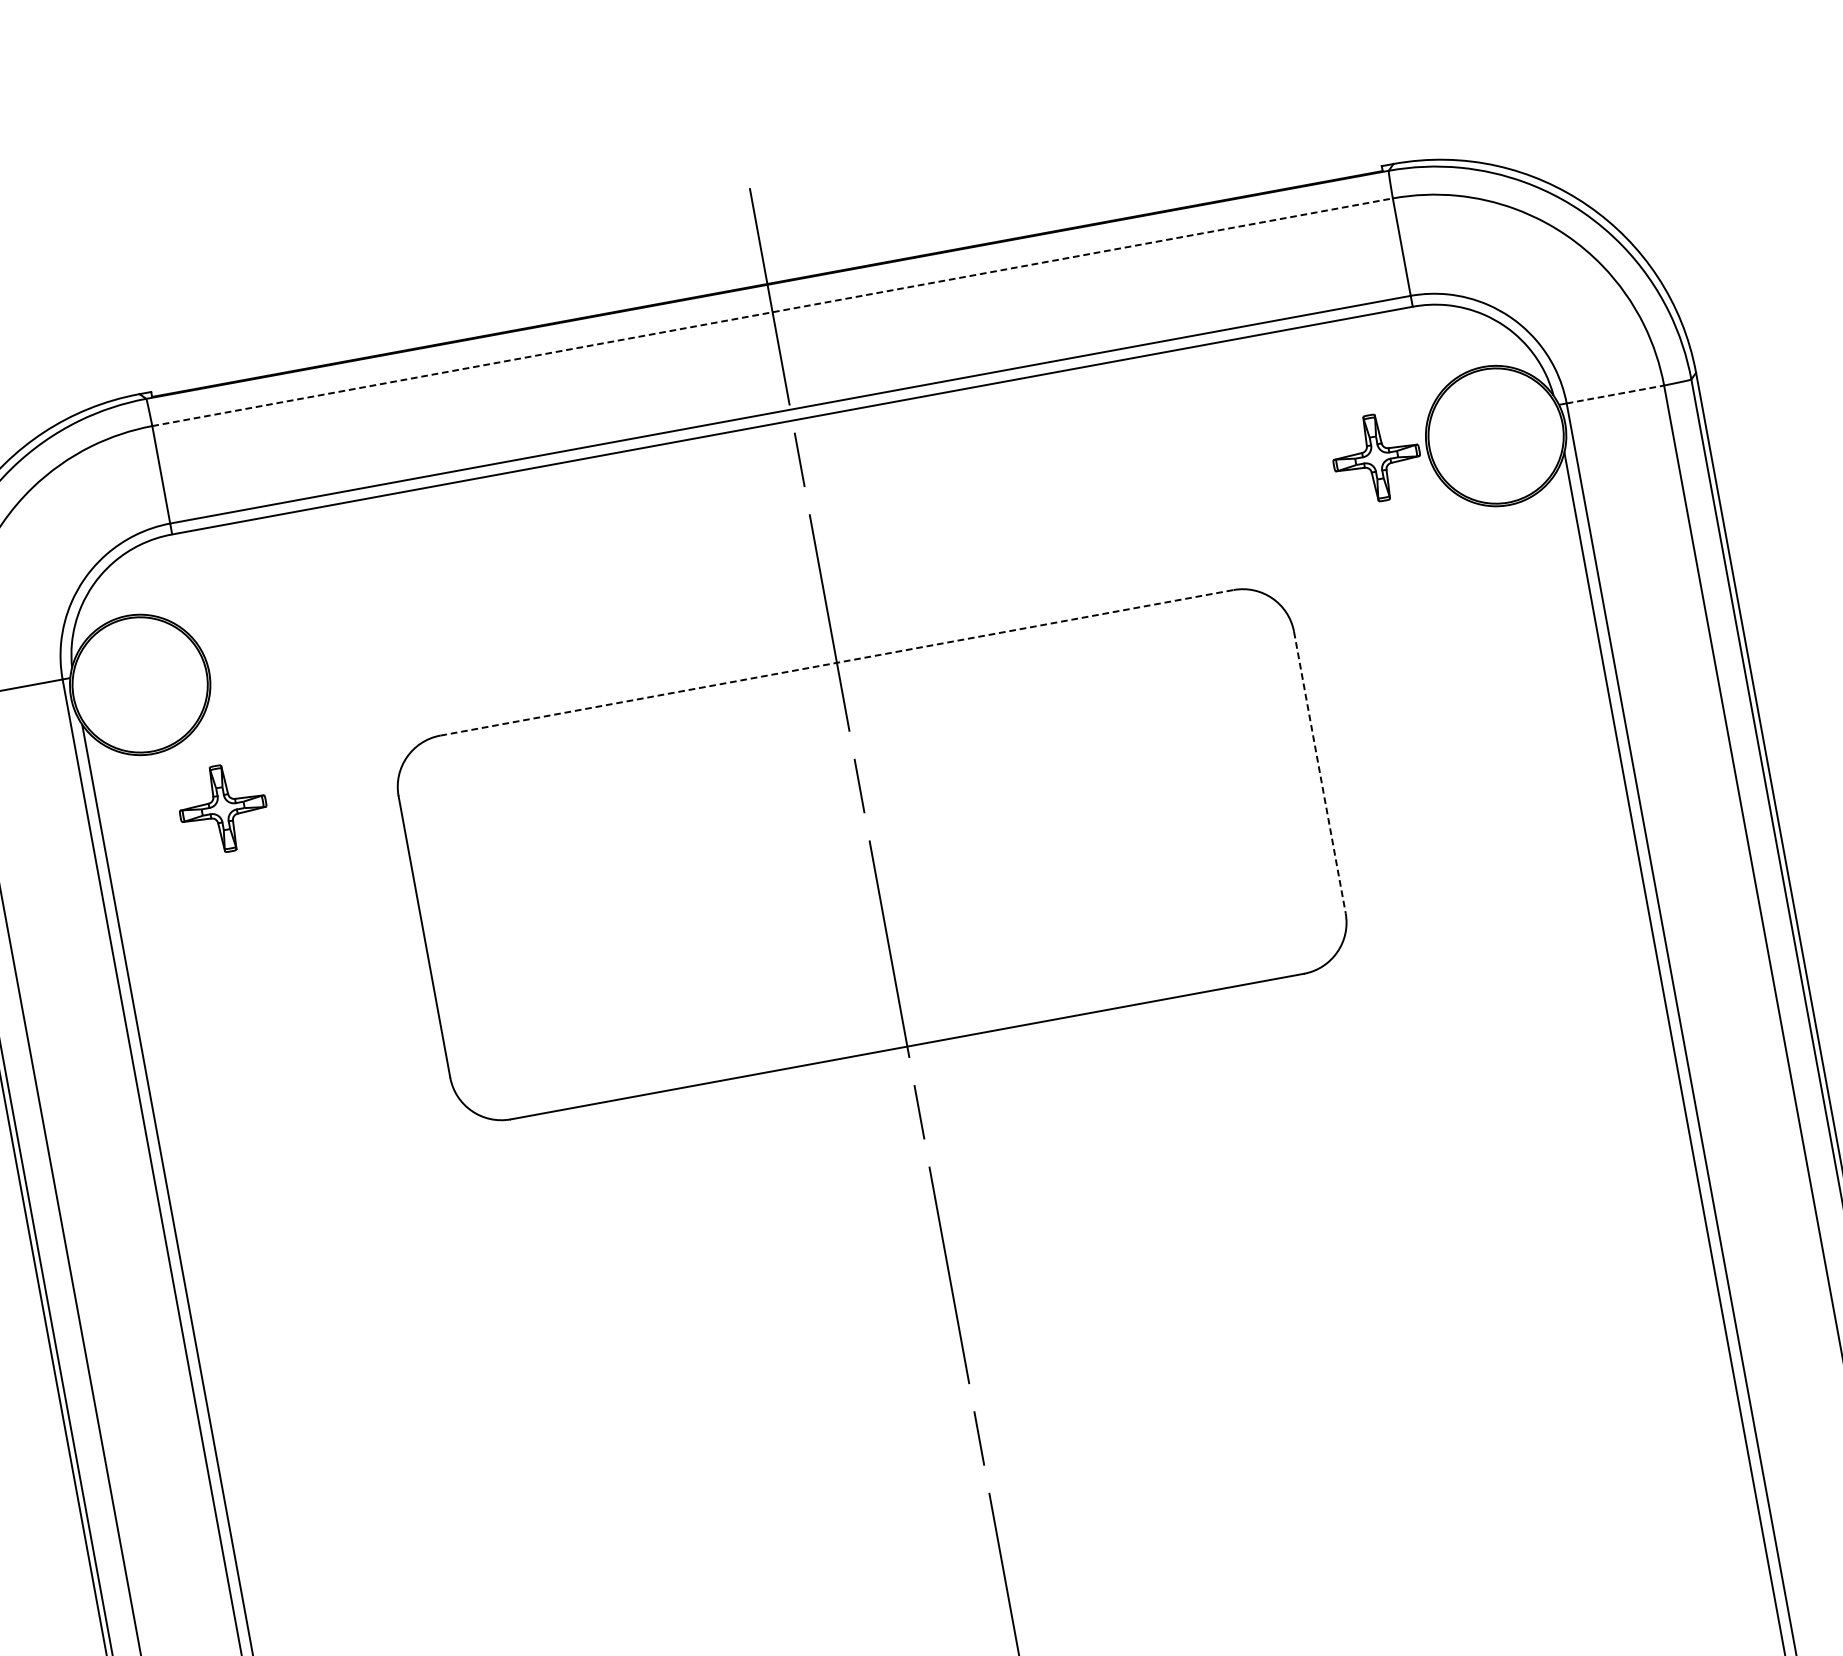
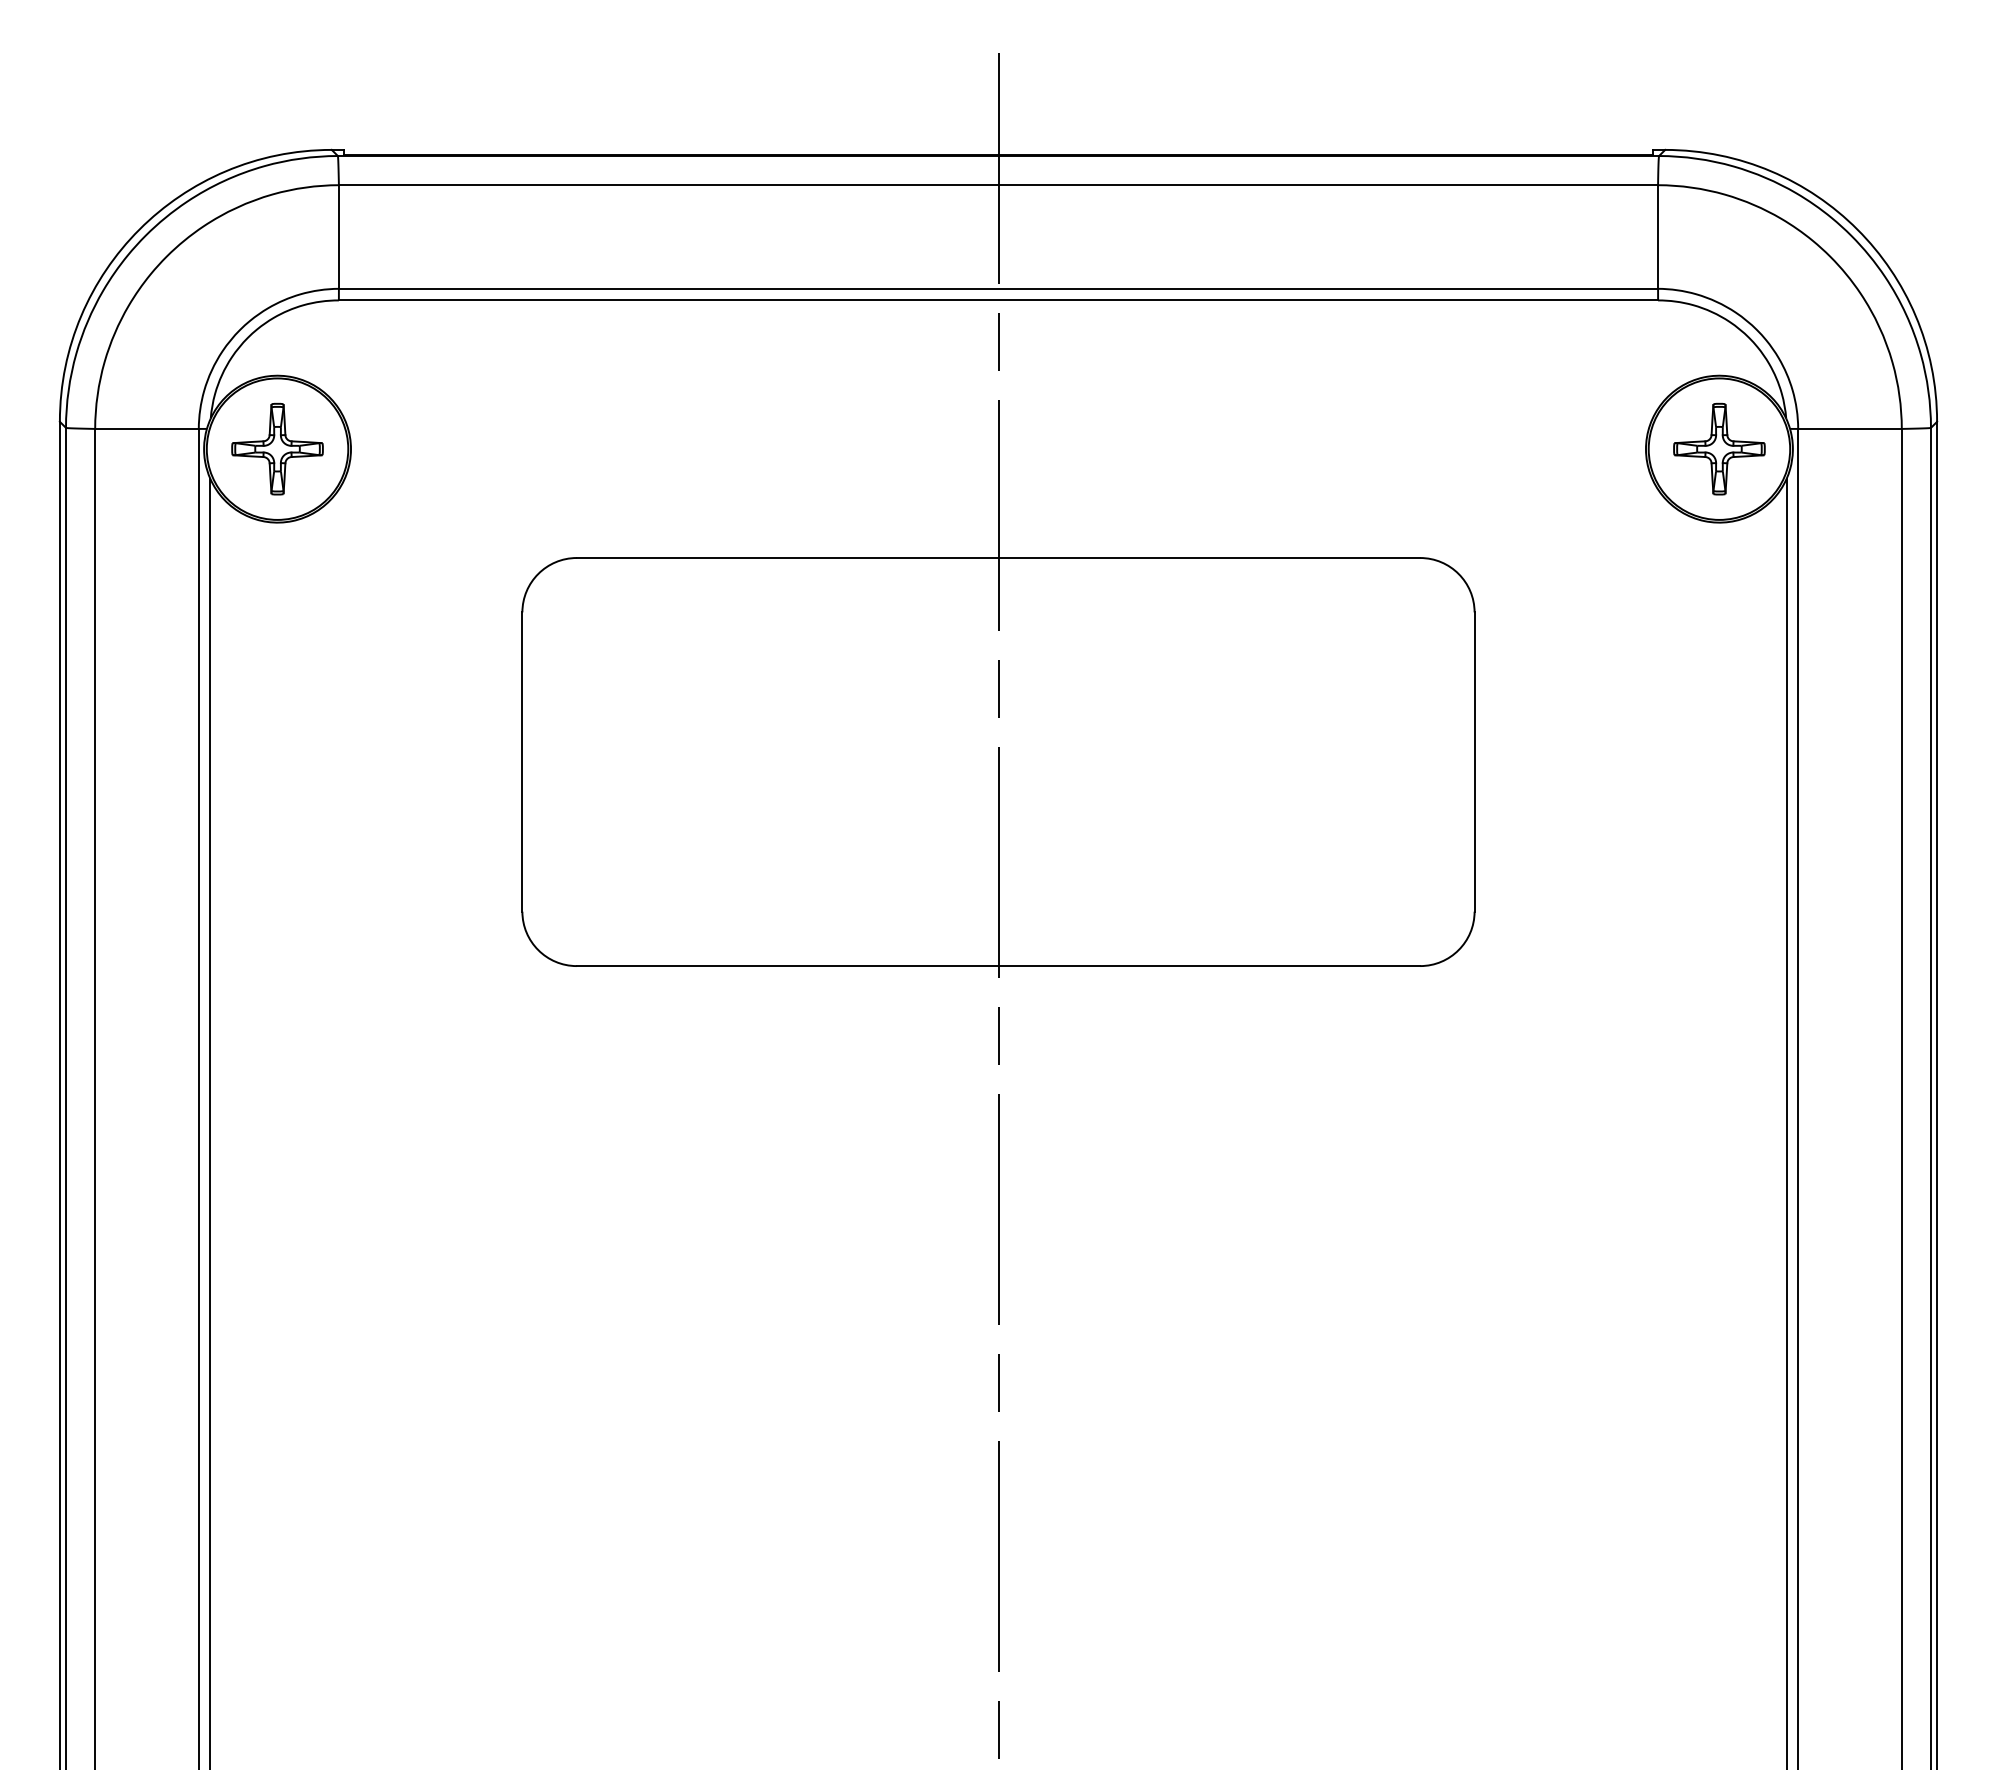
line: (772, 312) -> (998, 185), dashed -> solid
line: (1615, 394) -> (1850, 428), dashed -> solid
part: (1376, 457) -> (1719, 448), moved
line: (837, 663) -> (998, 558), dashed -> solid
line: (1319, 772) -> (1474, 762), dashed -> solid
part: (223, 808) -> (277, 448), moved

